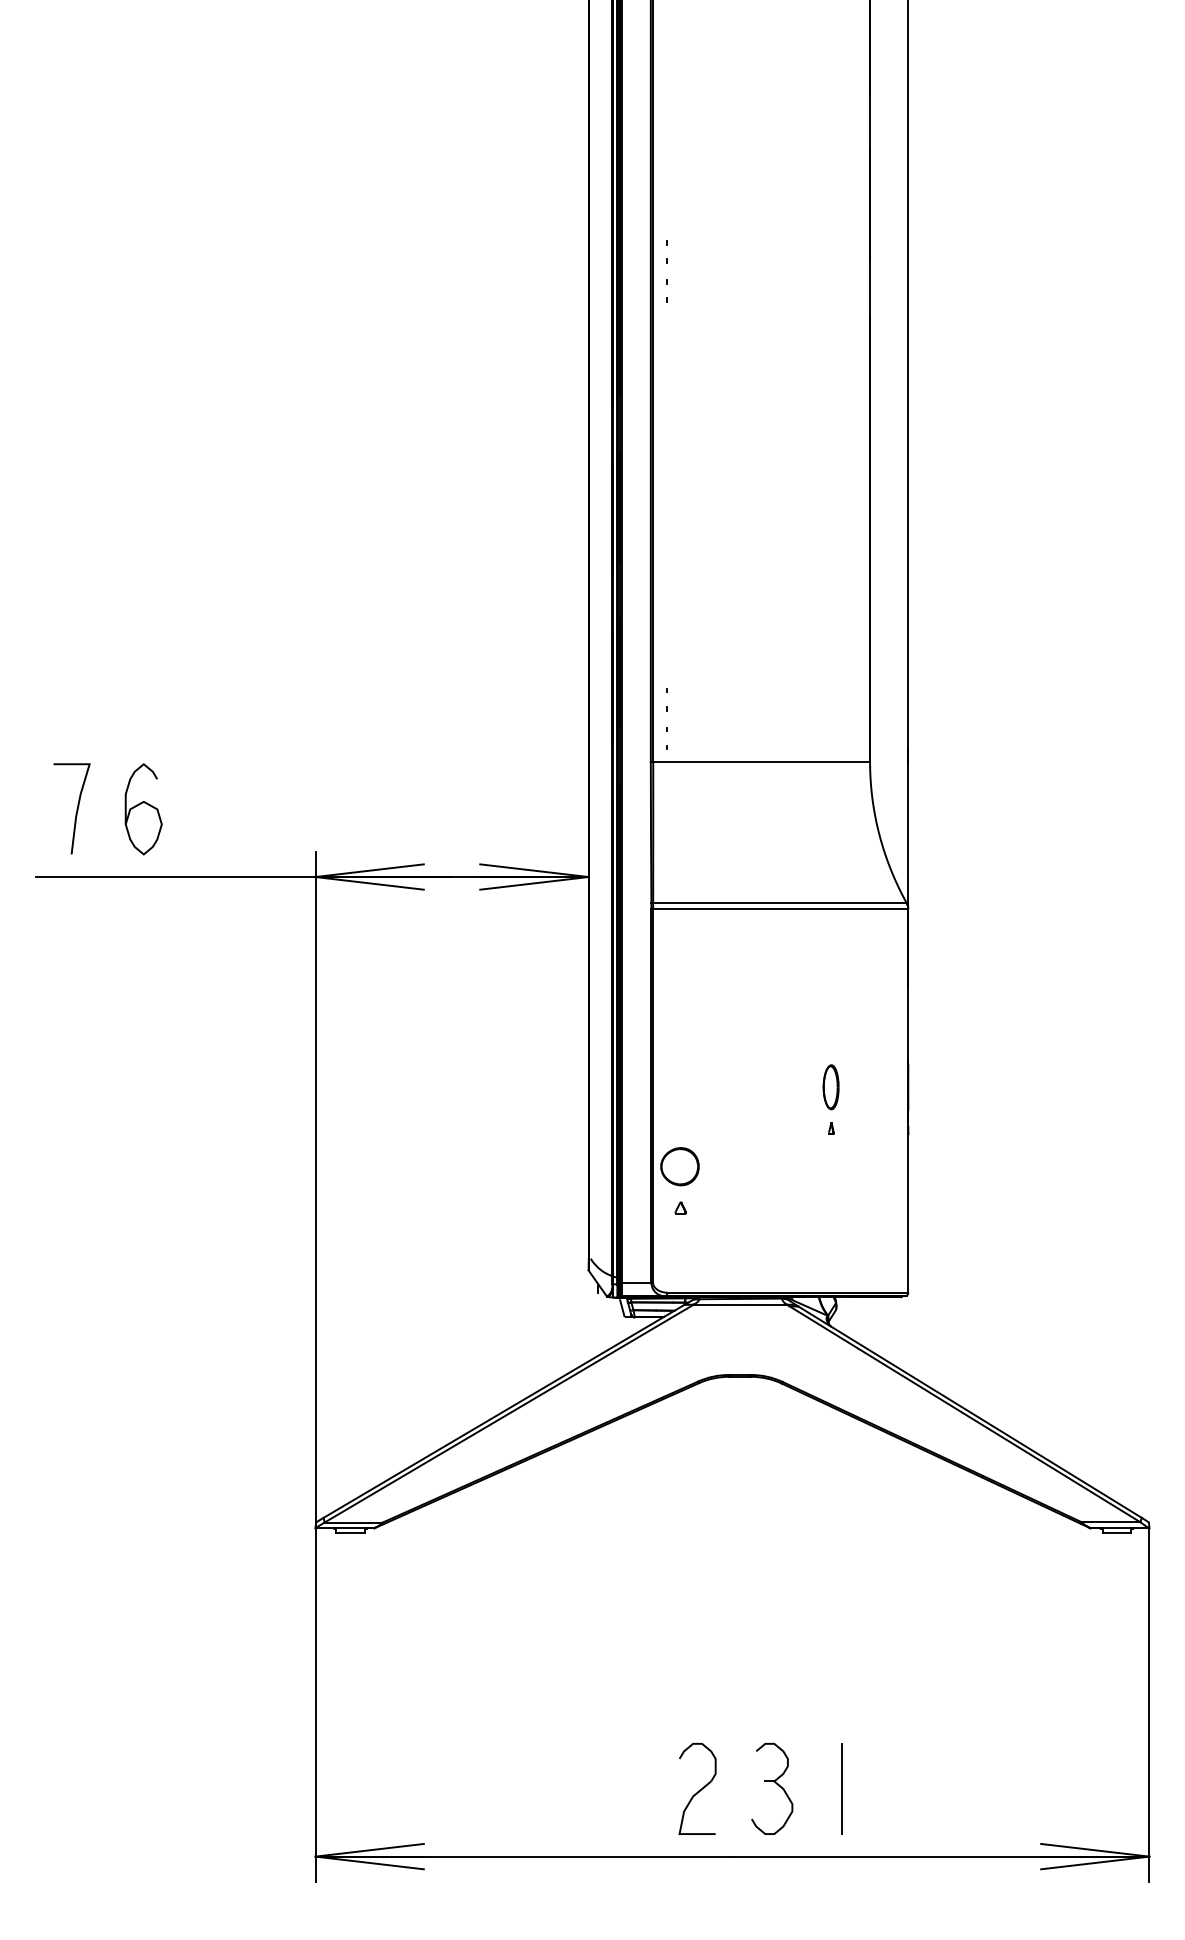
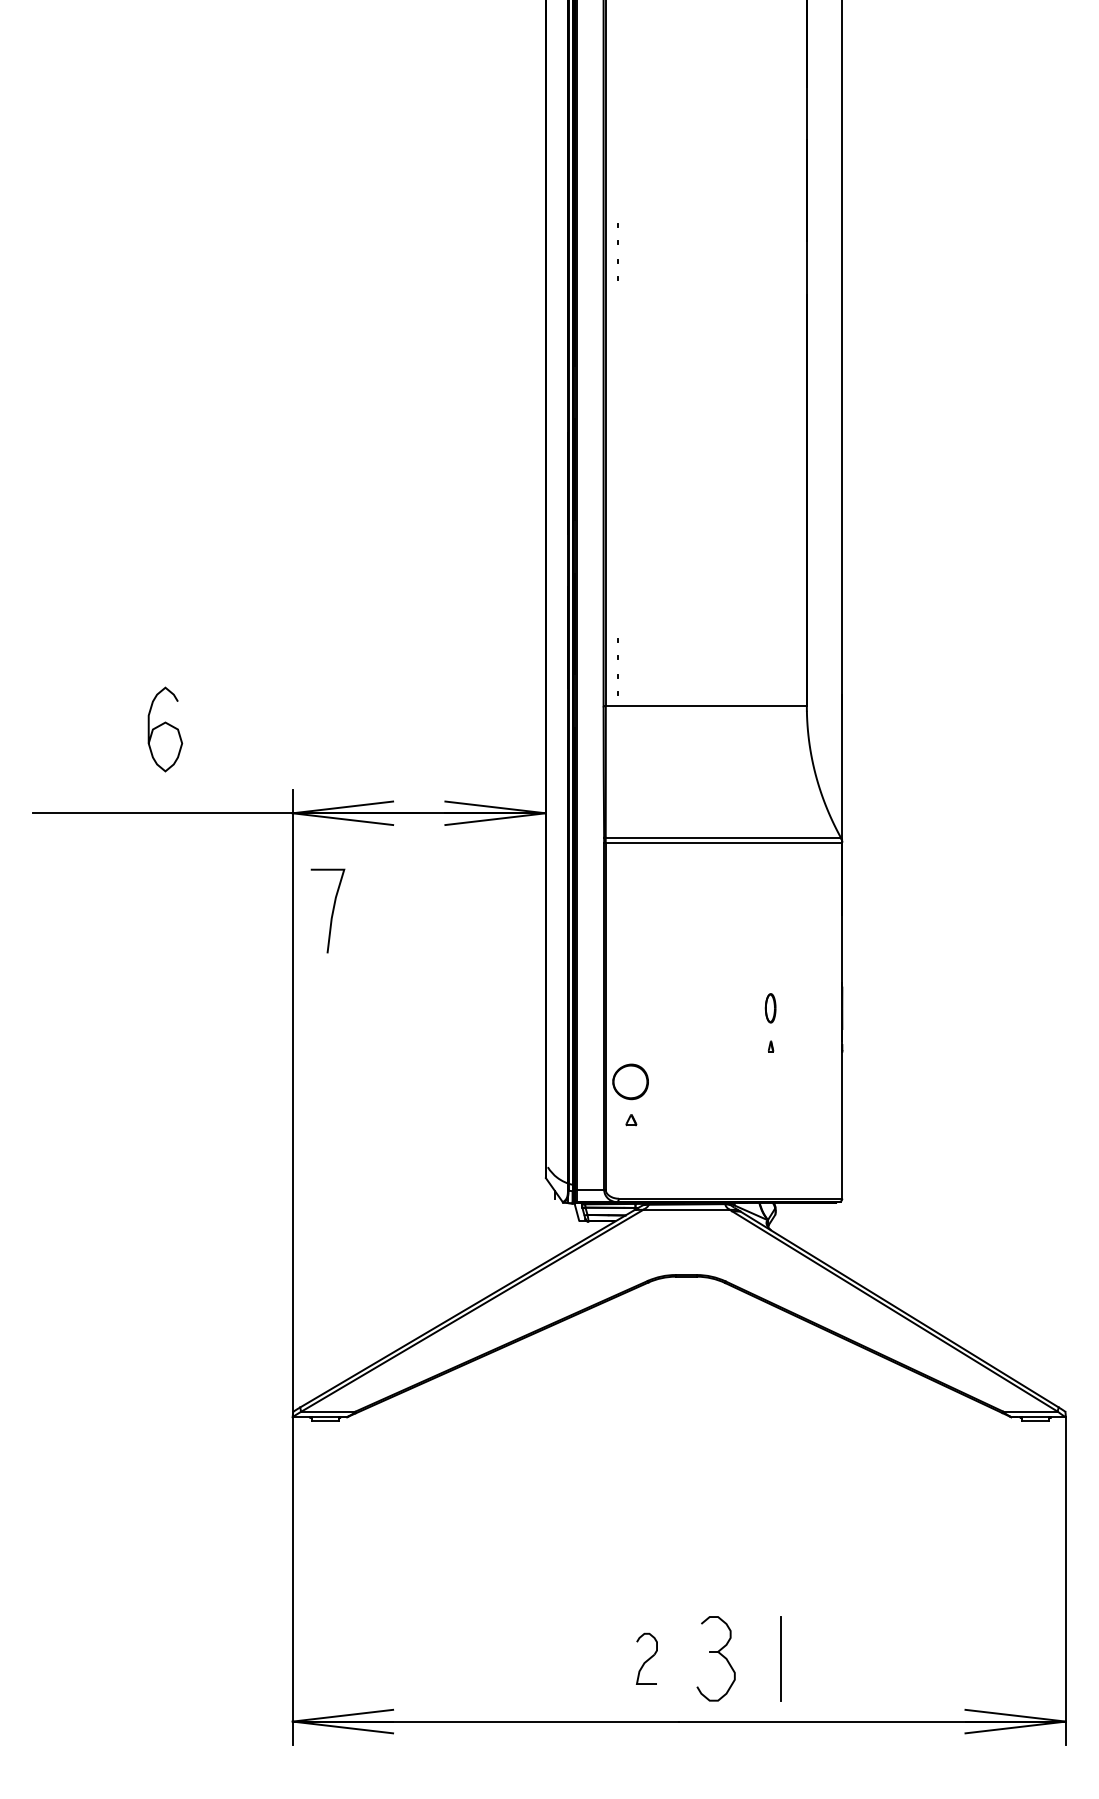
curve: (140, 804) -> (162, 725), moved
curve: (76, 808) -> (332, 910), moved
part: (830, 1087) -> (770, 1008), size x0.7
part: (697, 1788) -> (646, 1658), size x0.6

